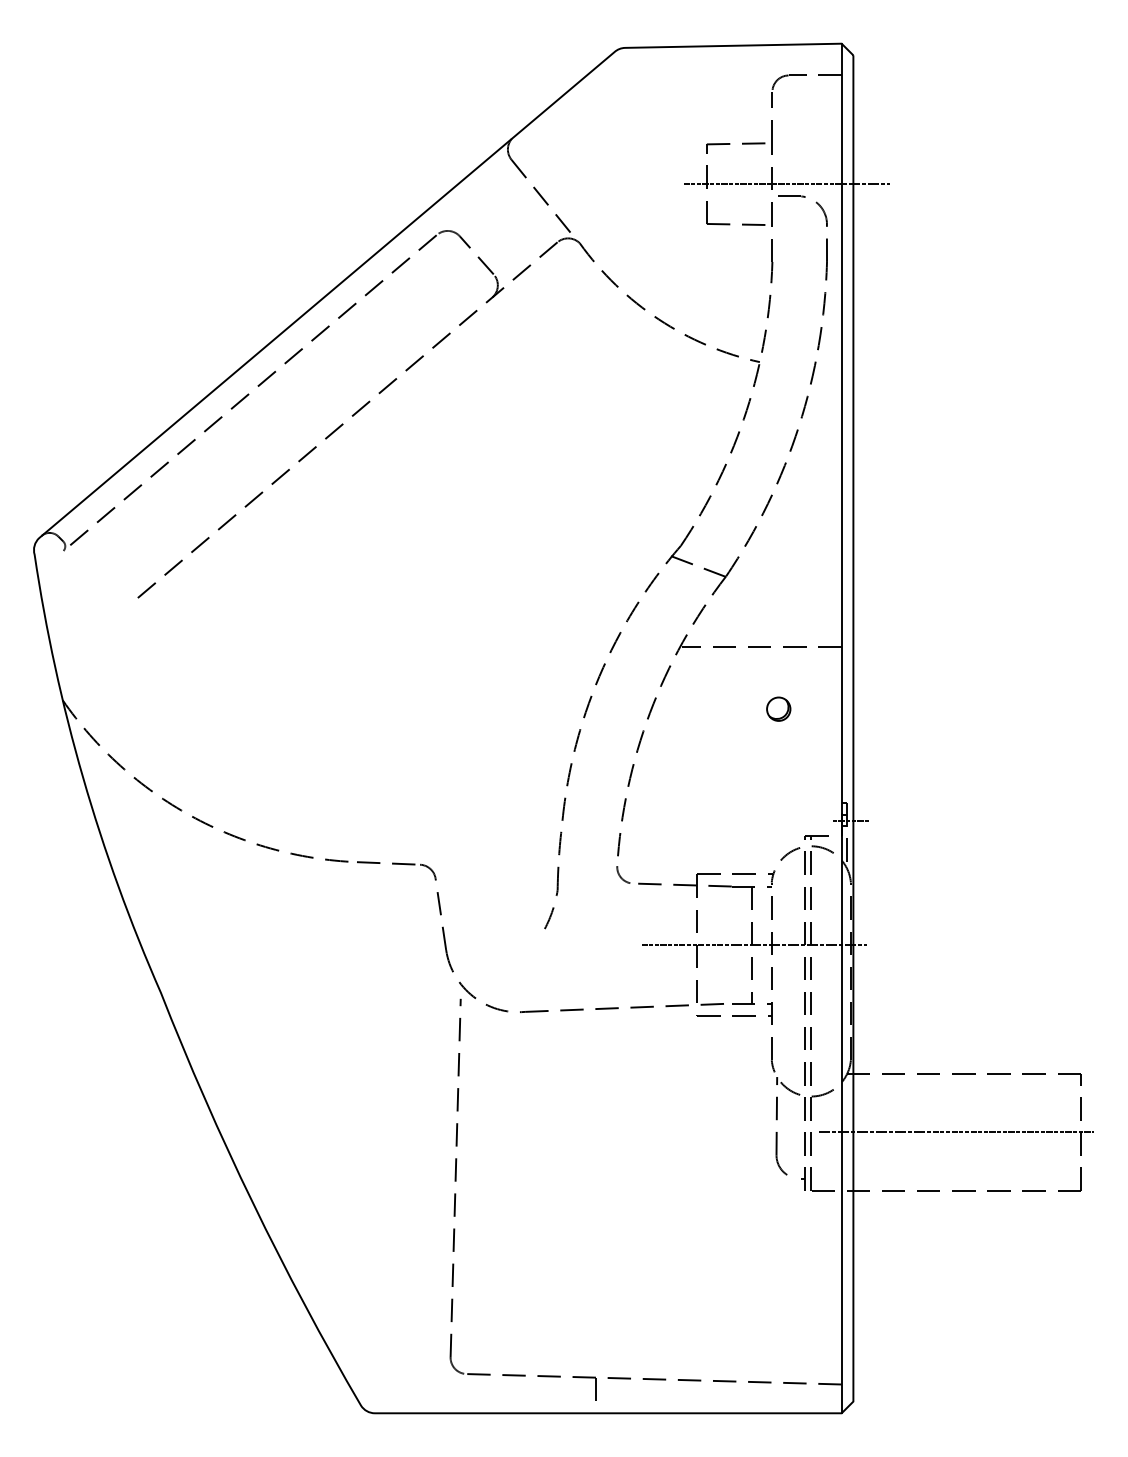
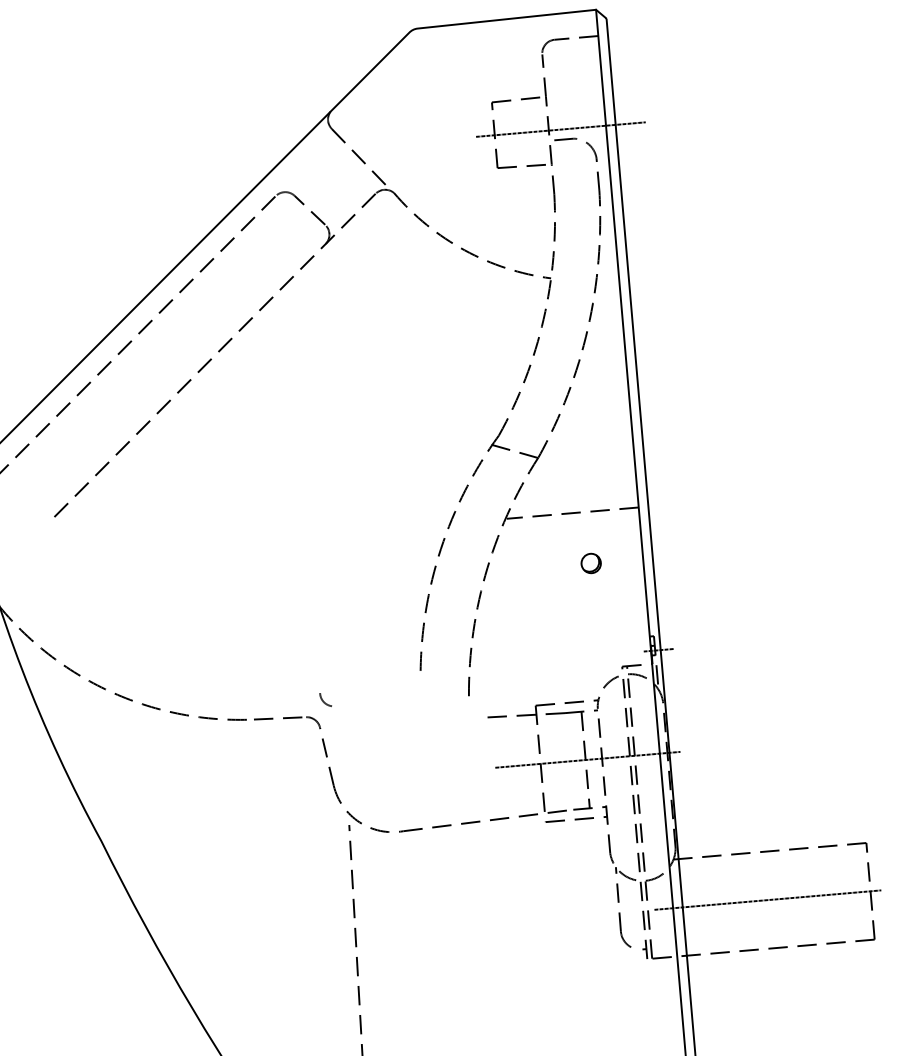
arc: (621, 876) -> (324, 701), moved
part: (553, 880) -> (417, 720), removed

